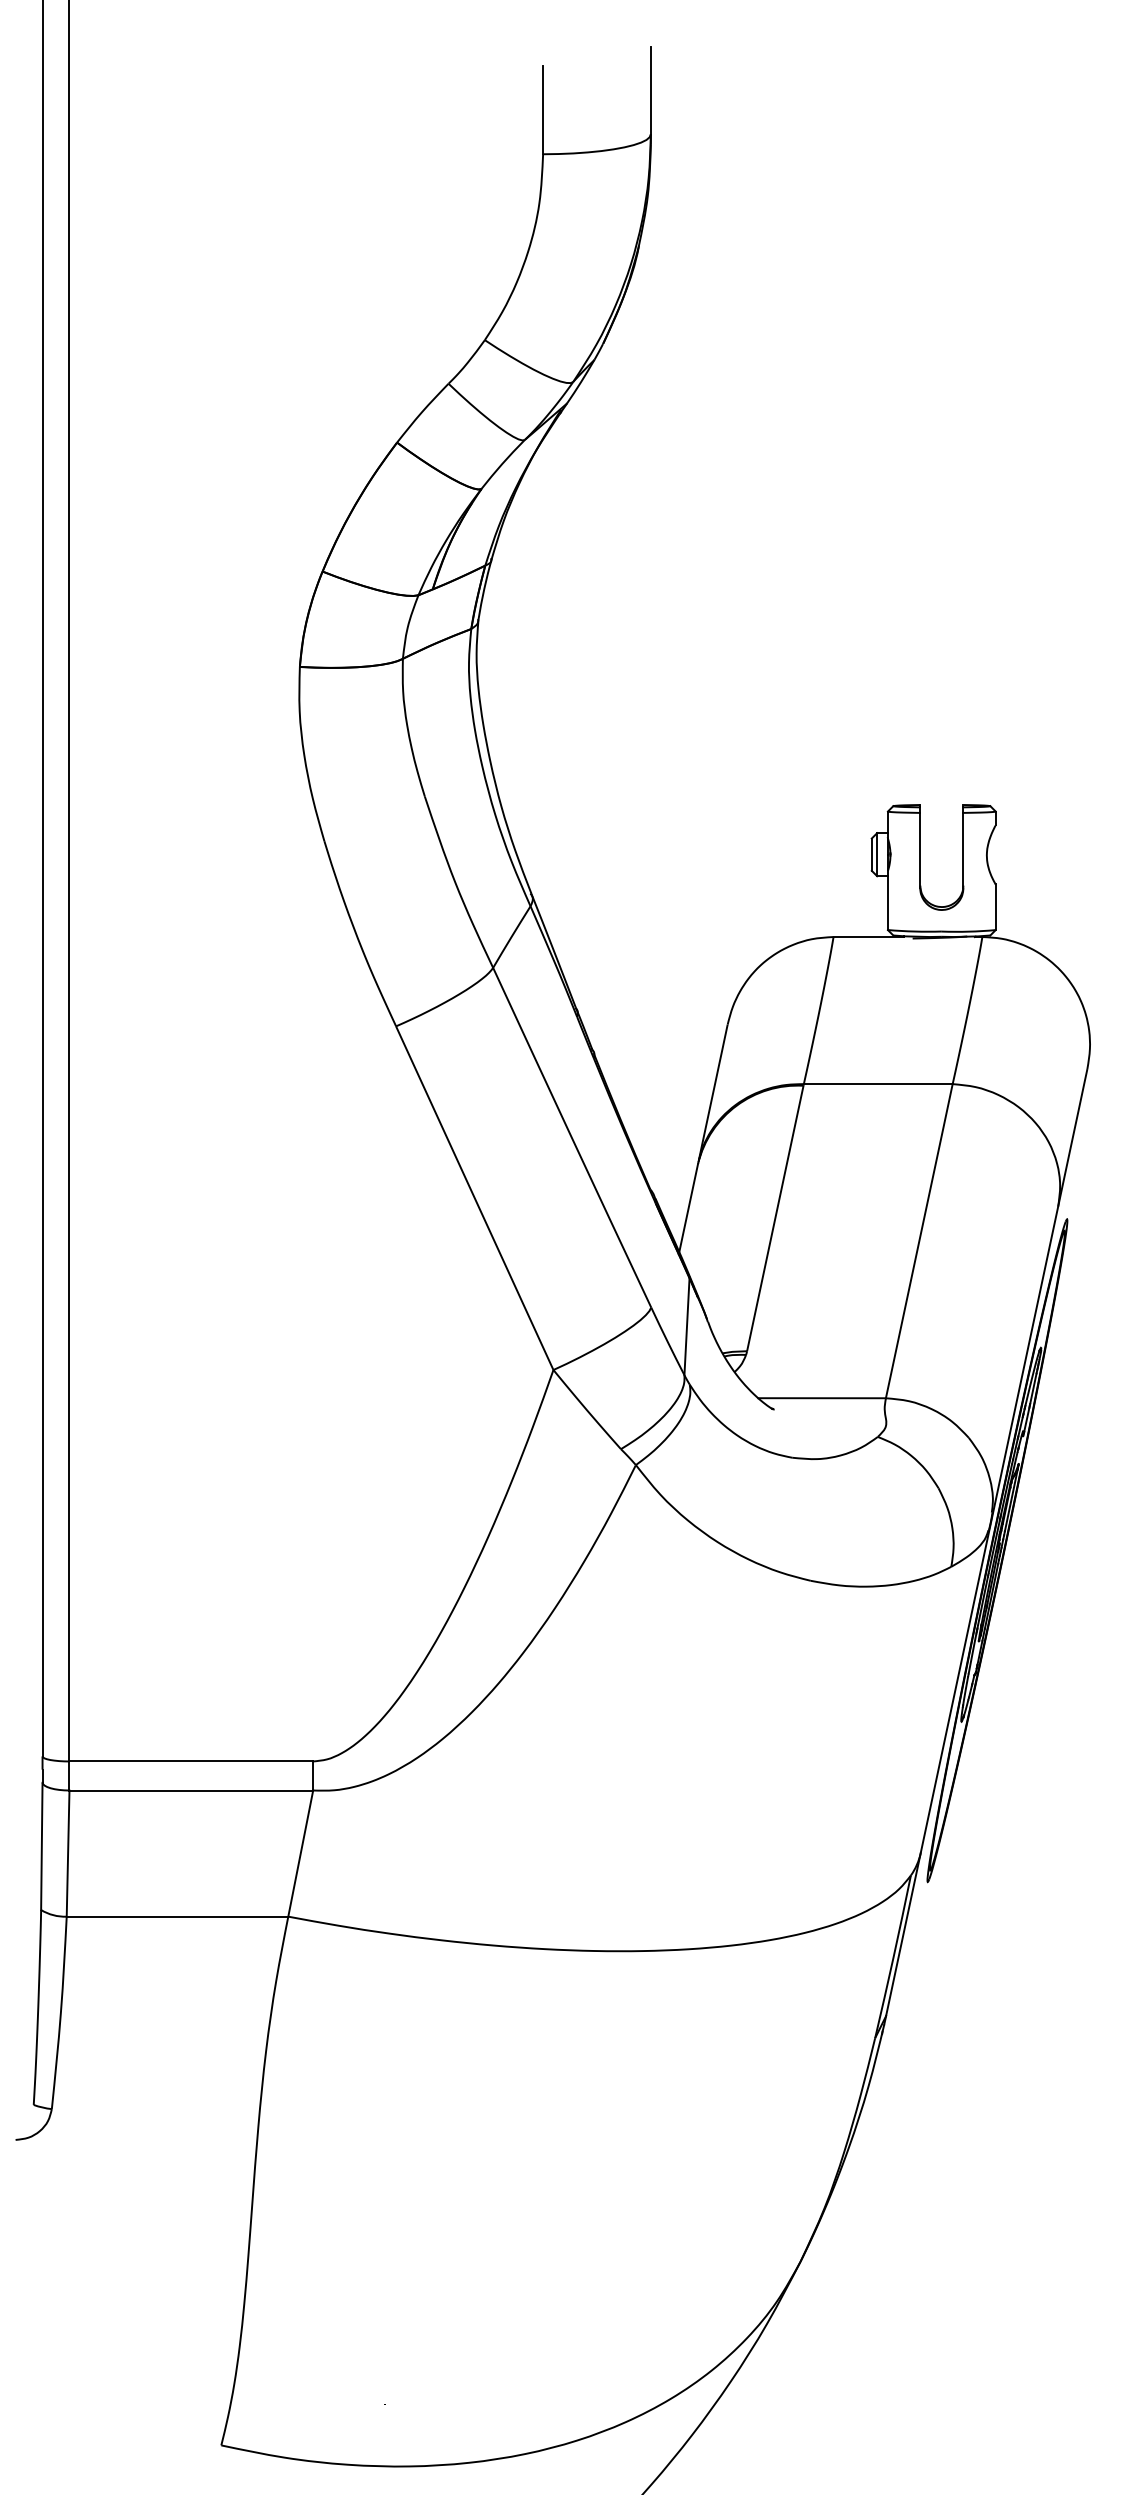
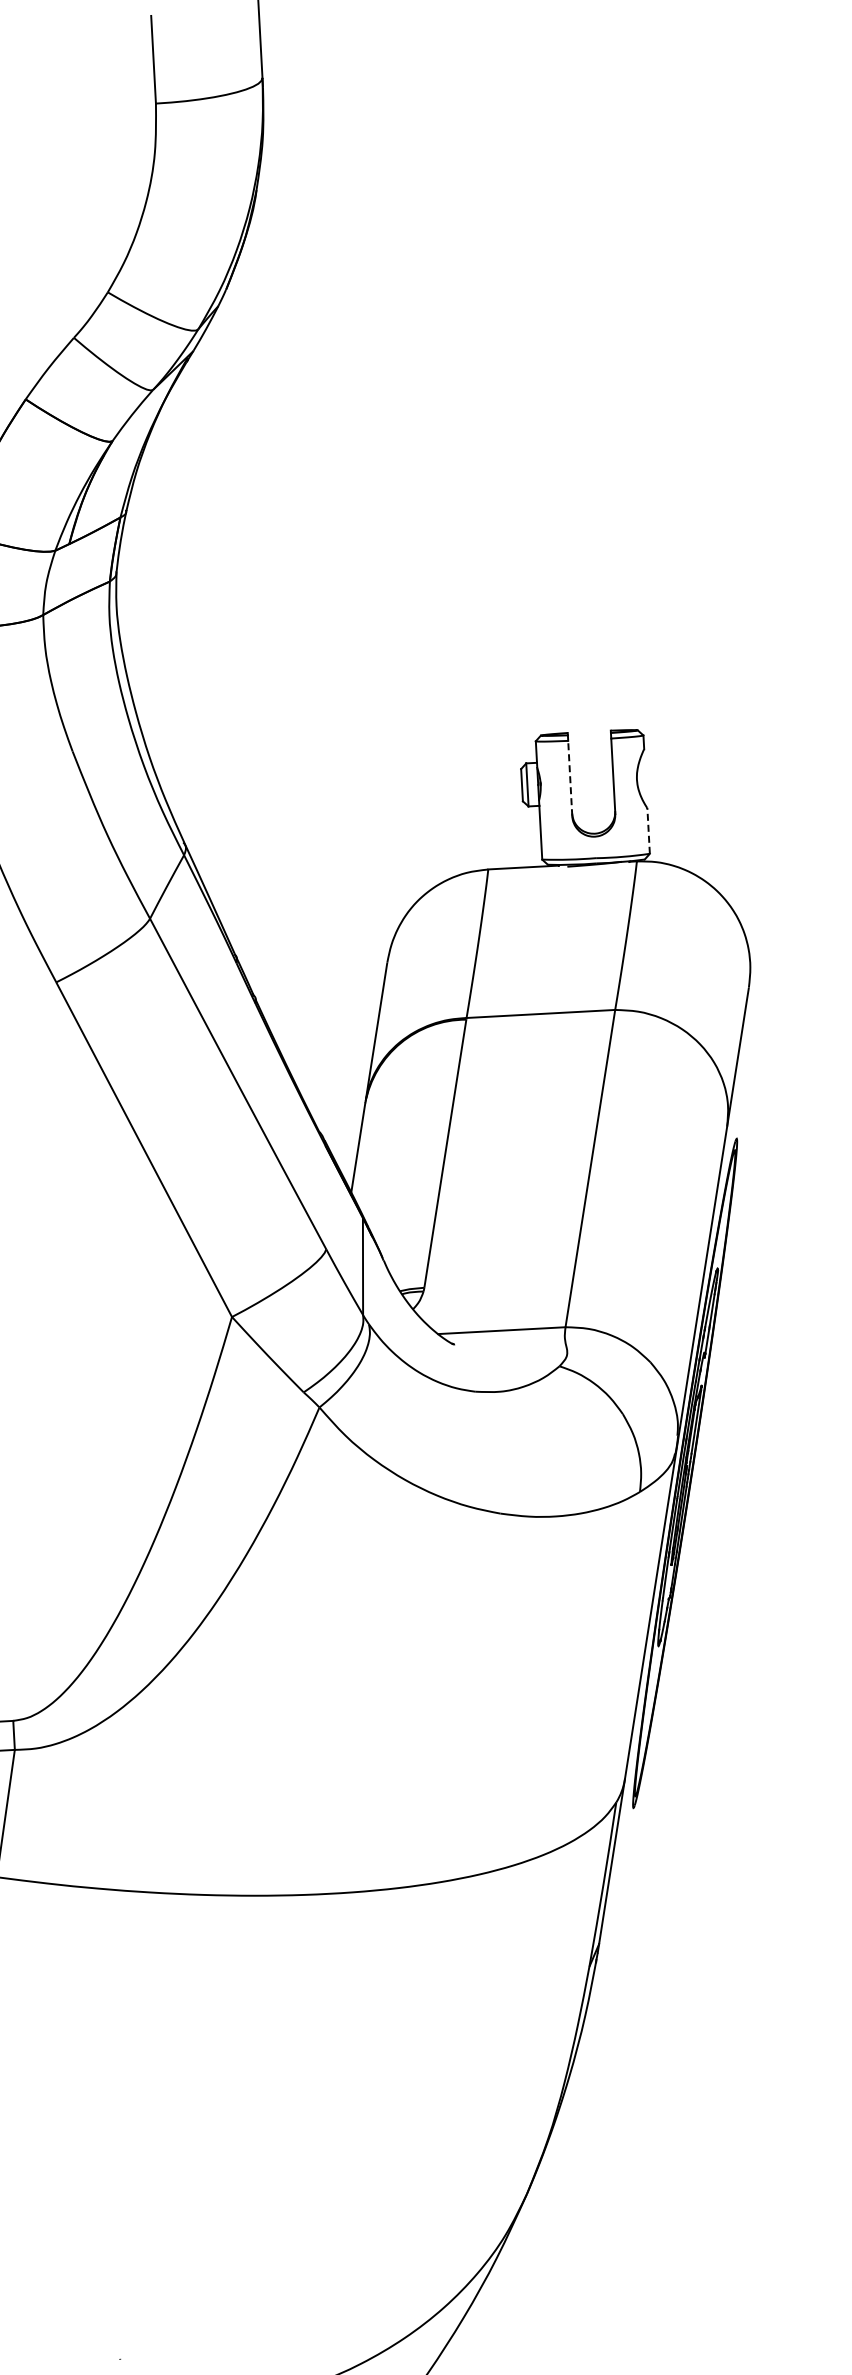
line: (920, 850) -> (570, 778), solid -> dashed
line: (995, 907) -> (648, 831), solid -> dashed

